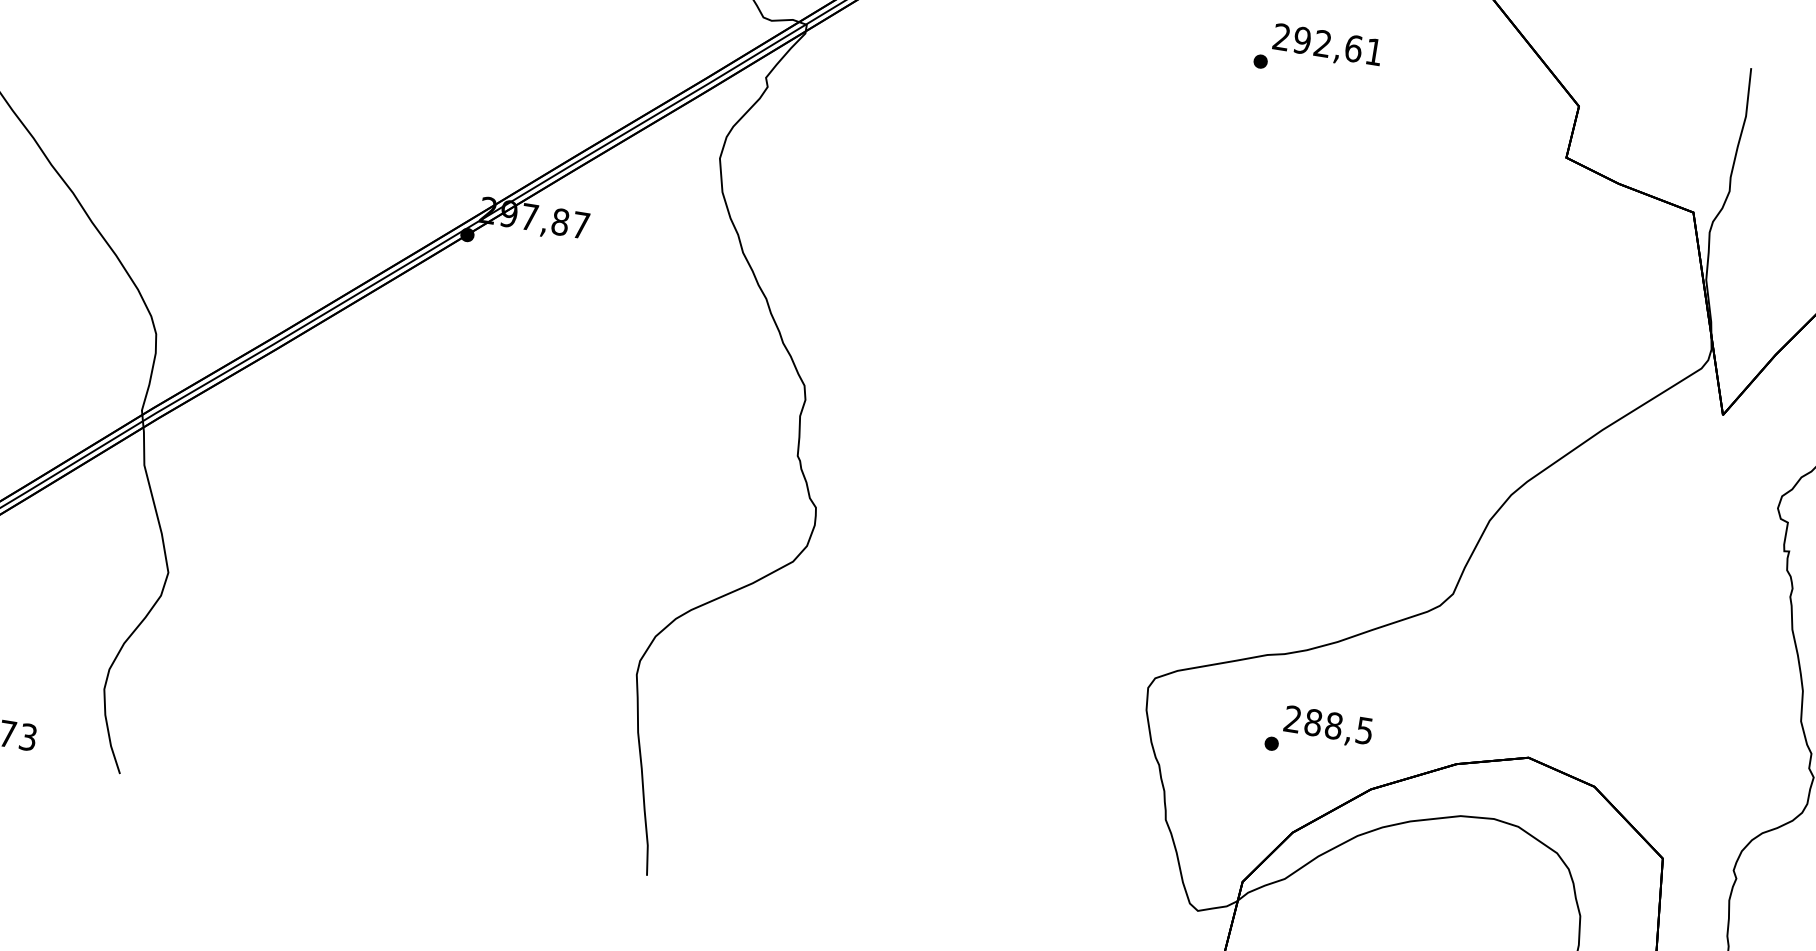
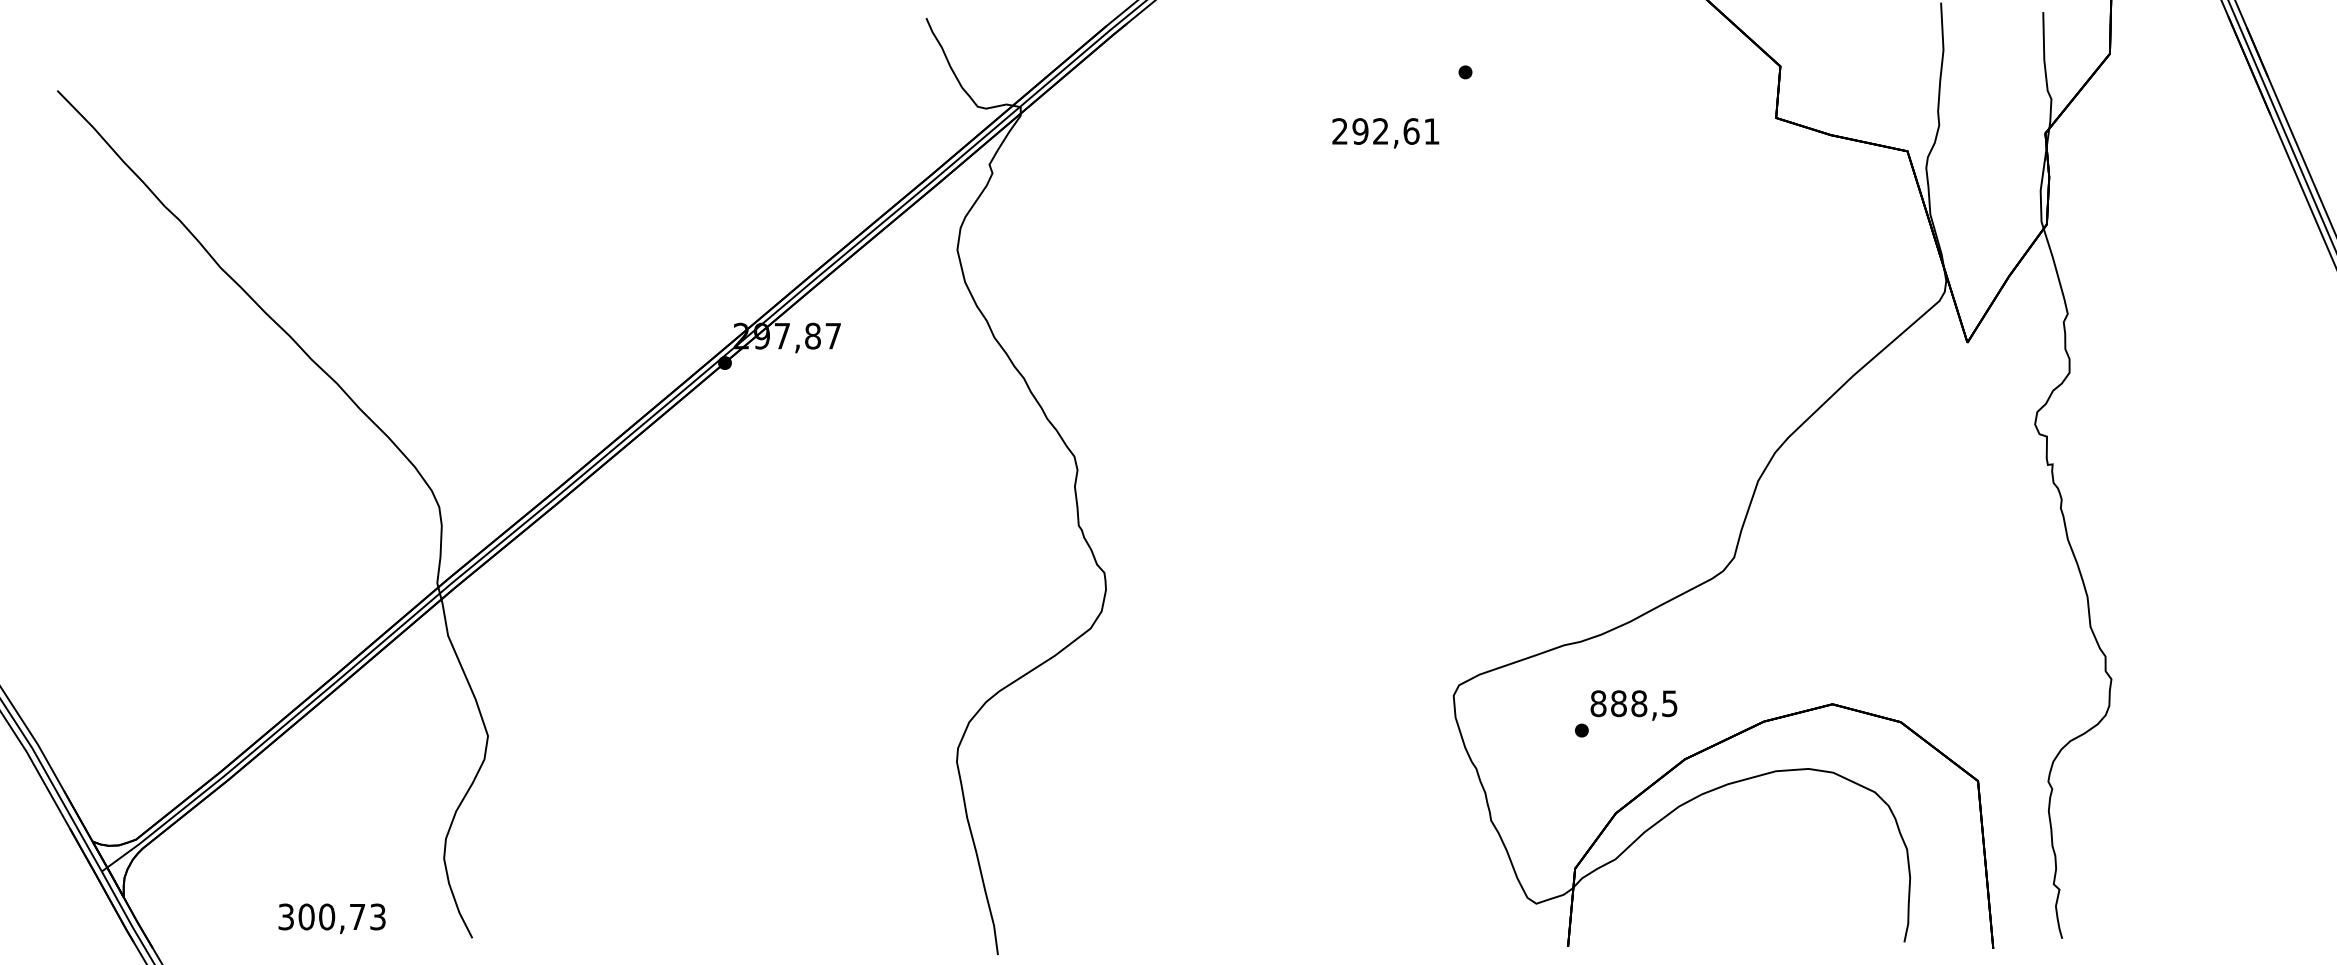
text: (1327, 46) -> (1385, 133), moved
text: (1292, 719) -> (1598, 703), 288,5 -> 888,5

